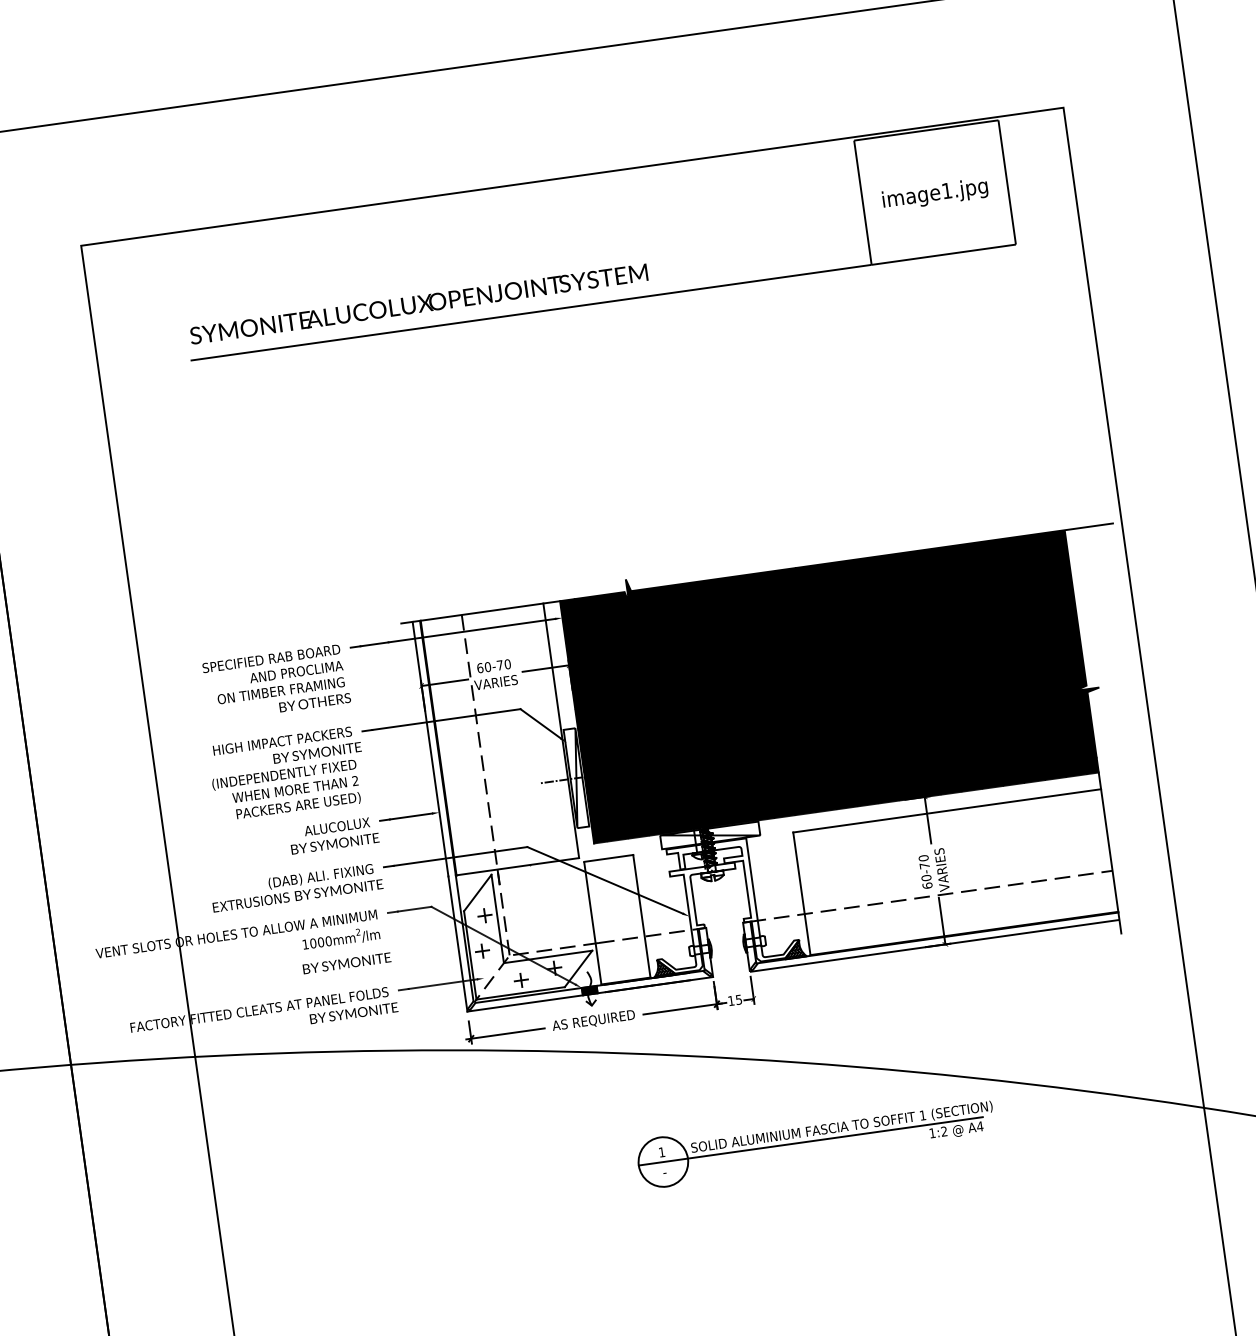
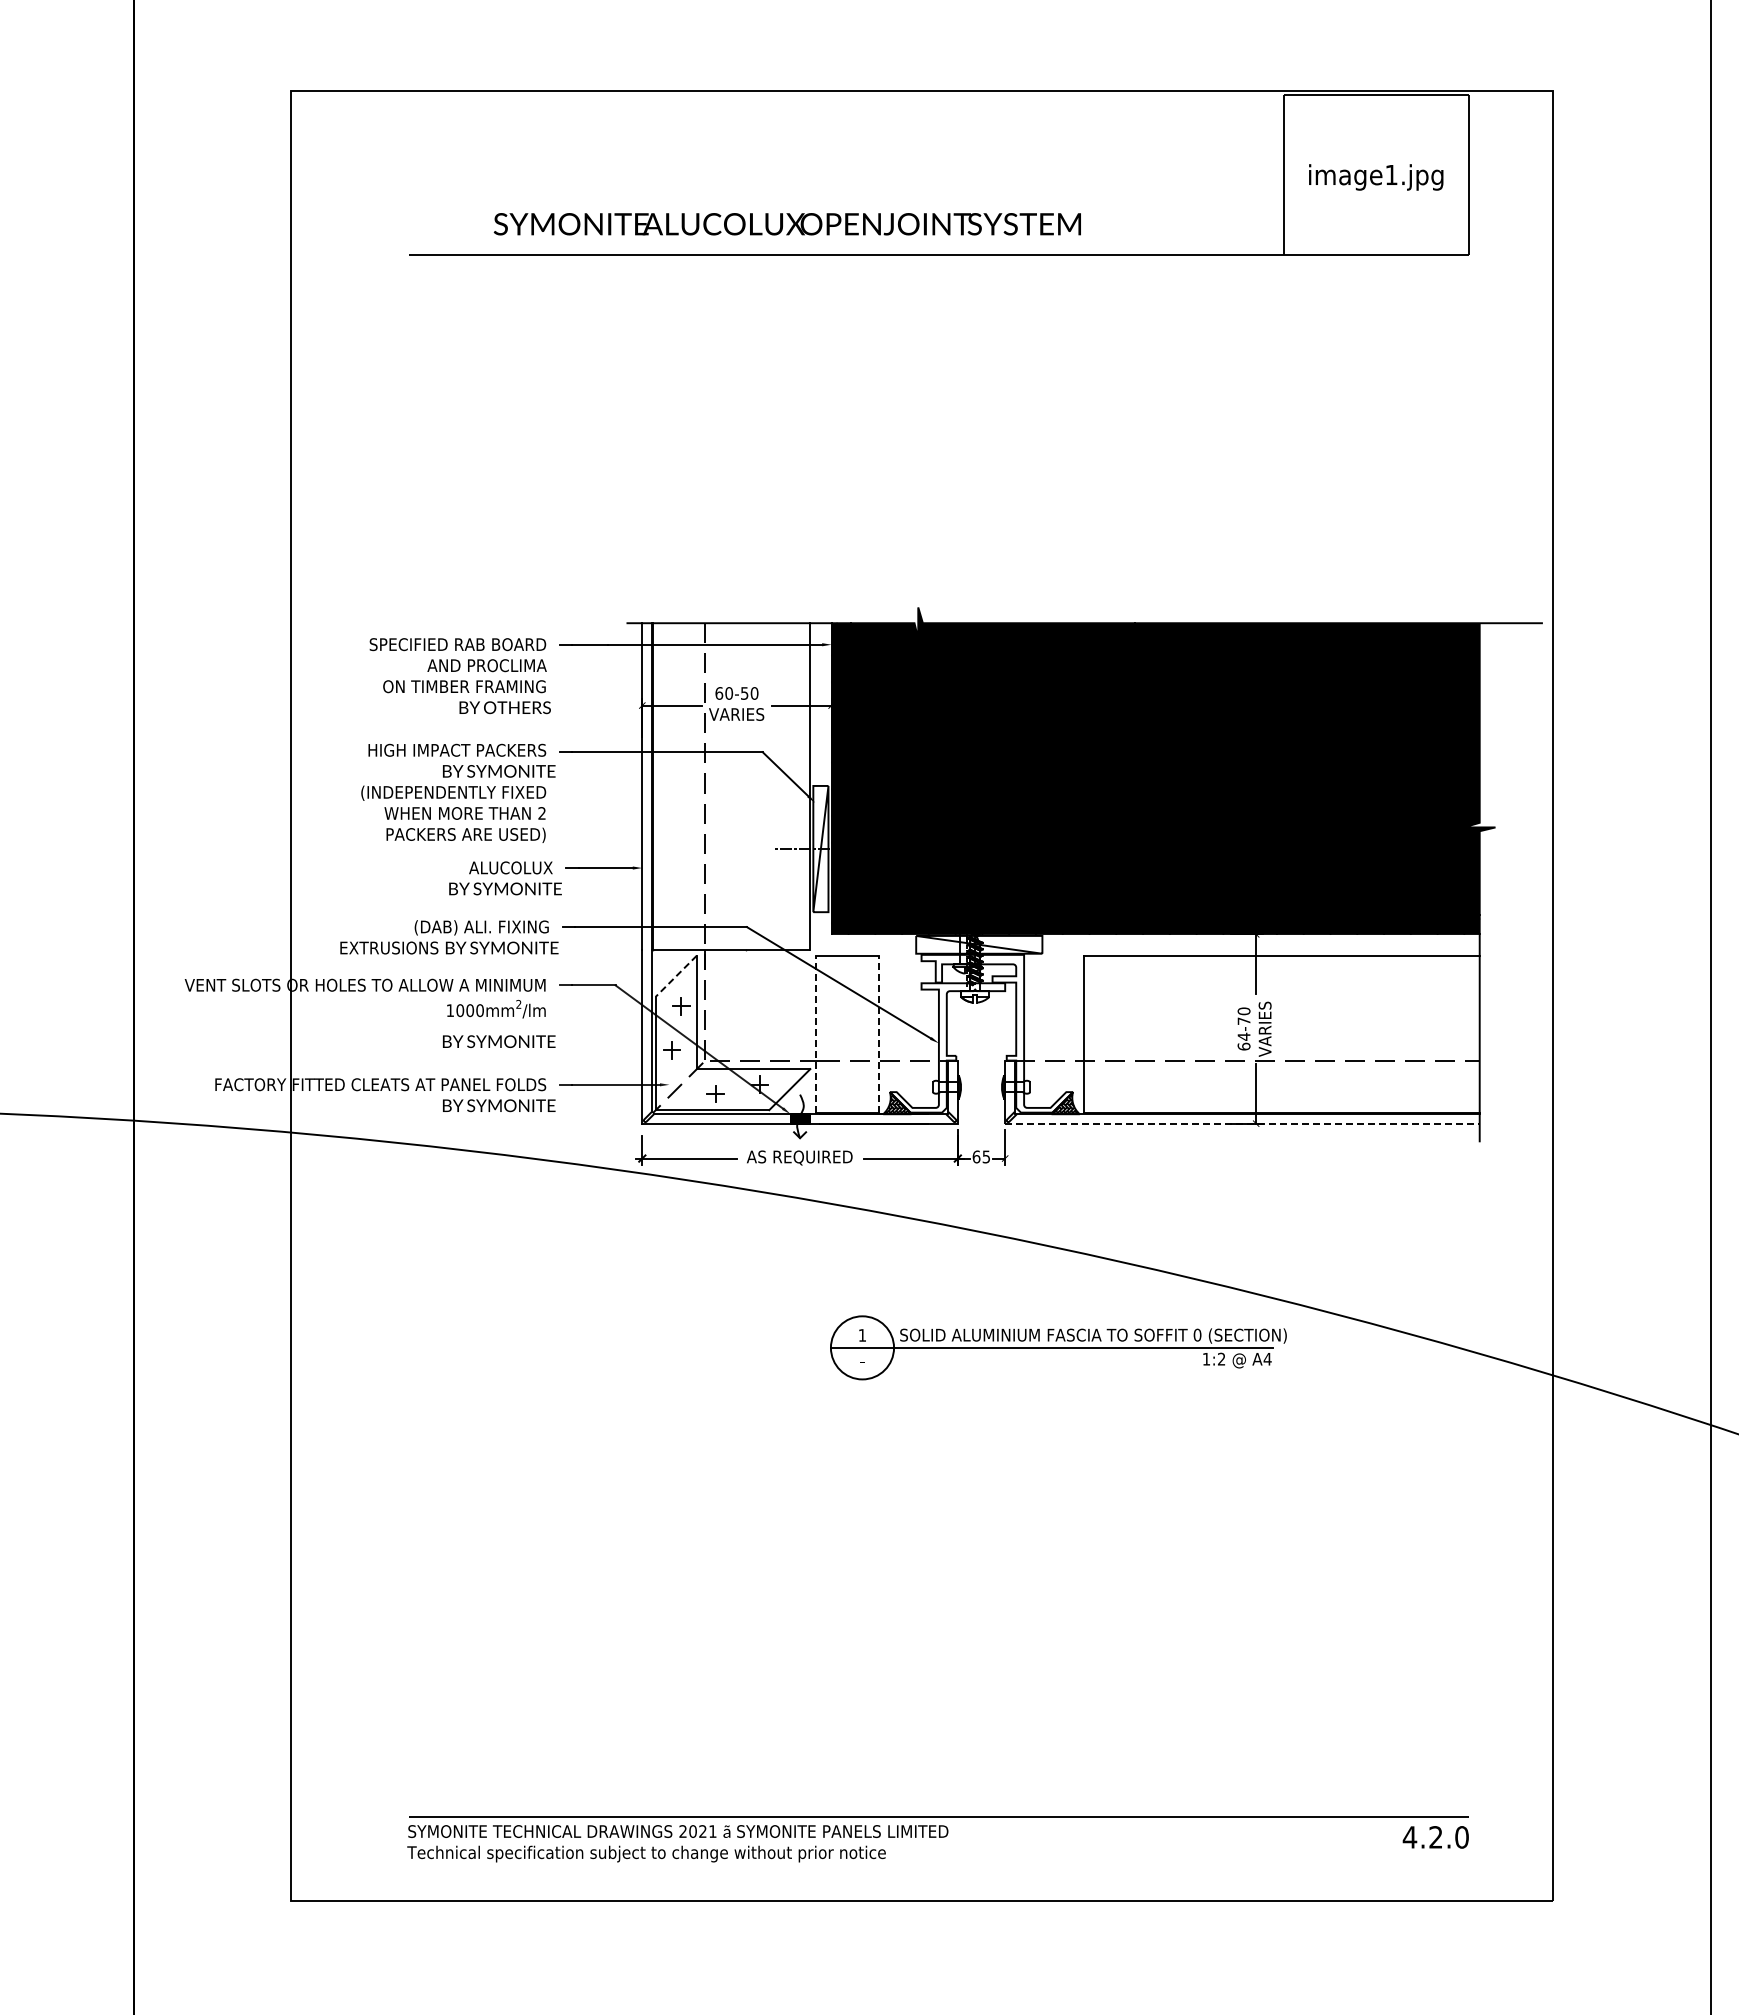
text: (418, 304) -> (786, 224), moved
text: (499, 665) -> (744, 693), 60-70 -> 60-50
text: (926, 877) -> (1243, 1036), 60-70 -> 64-70
line: (477, 893) -> (676, 976), solid -> dashed
line: (641, 916) -> (878, 1034), solid -> dashed
line: (592, 923) -> (815, 1034), solid -> dashed
line: (934, 945) -> (1242, 1123), solid -> dashed
text: (731, 1000) -> (976, 1156), 15 -> 65
text: (922, 1114) -> (1197, 1334), 1 -> 0

